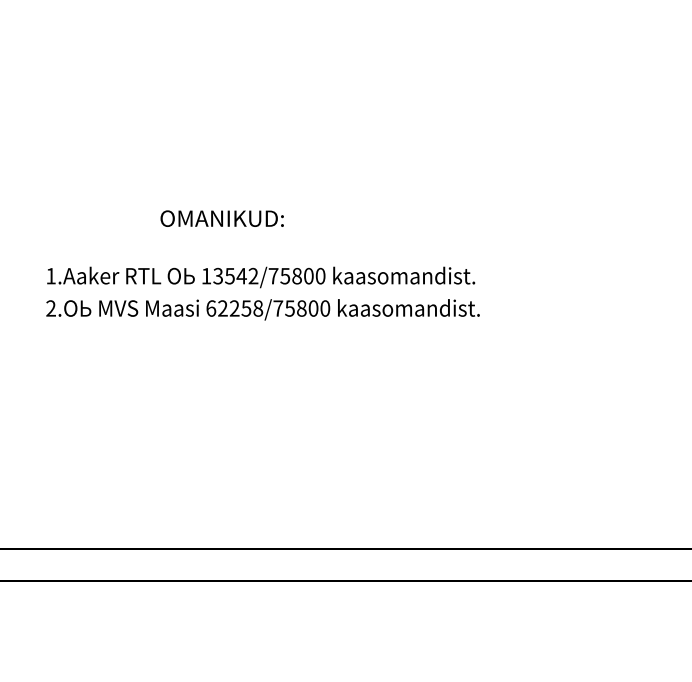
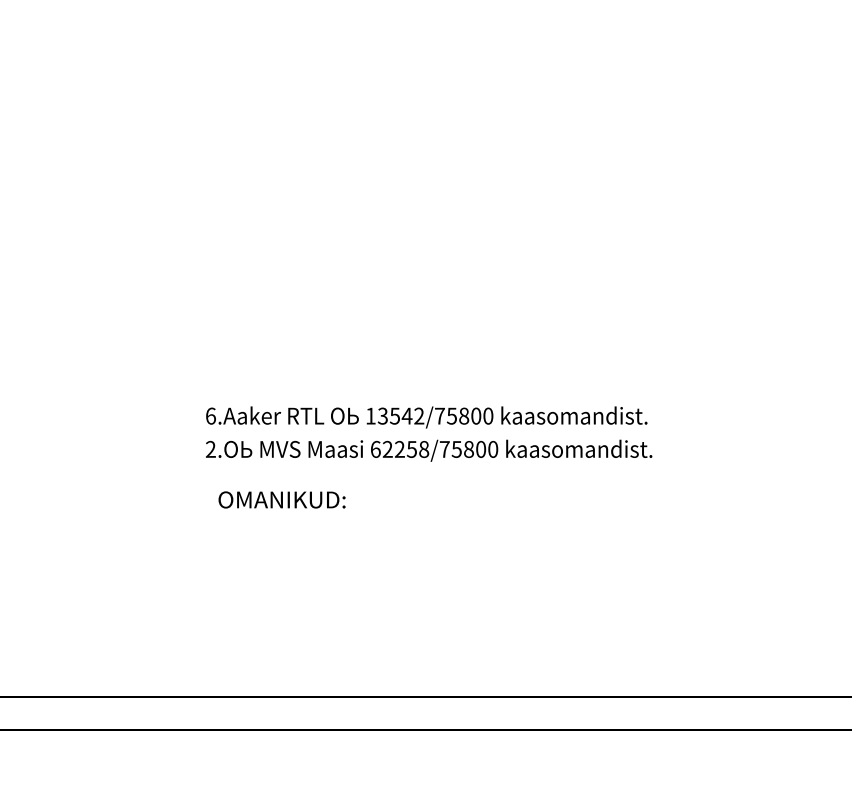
text: (221, 218) -> (281, 499), moved
text: (50, 275) -> (210, 415), 1.Aaker -> 6.Aaker

